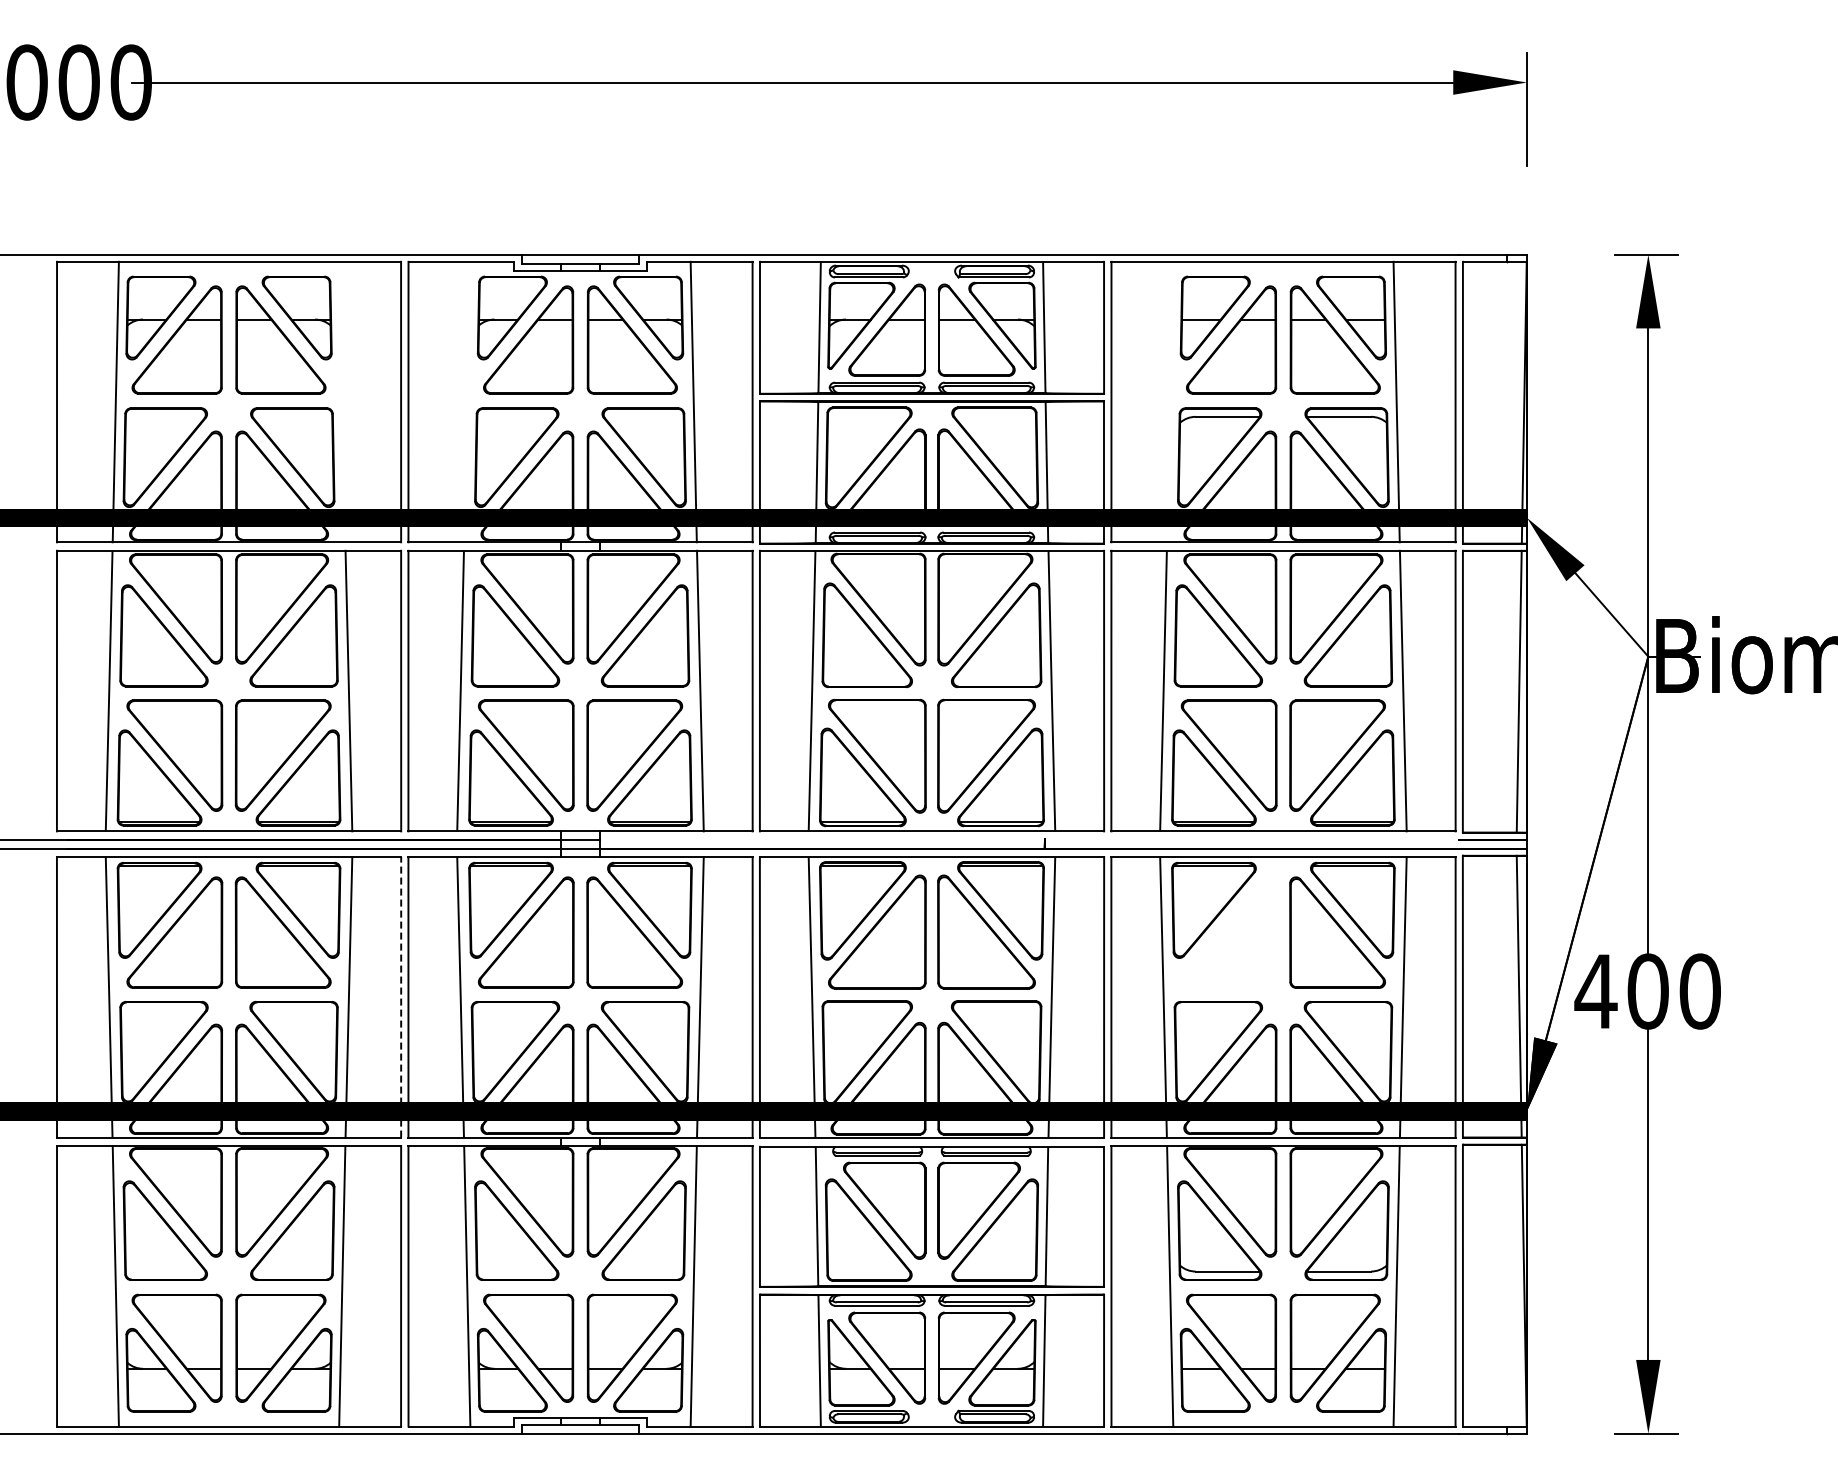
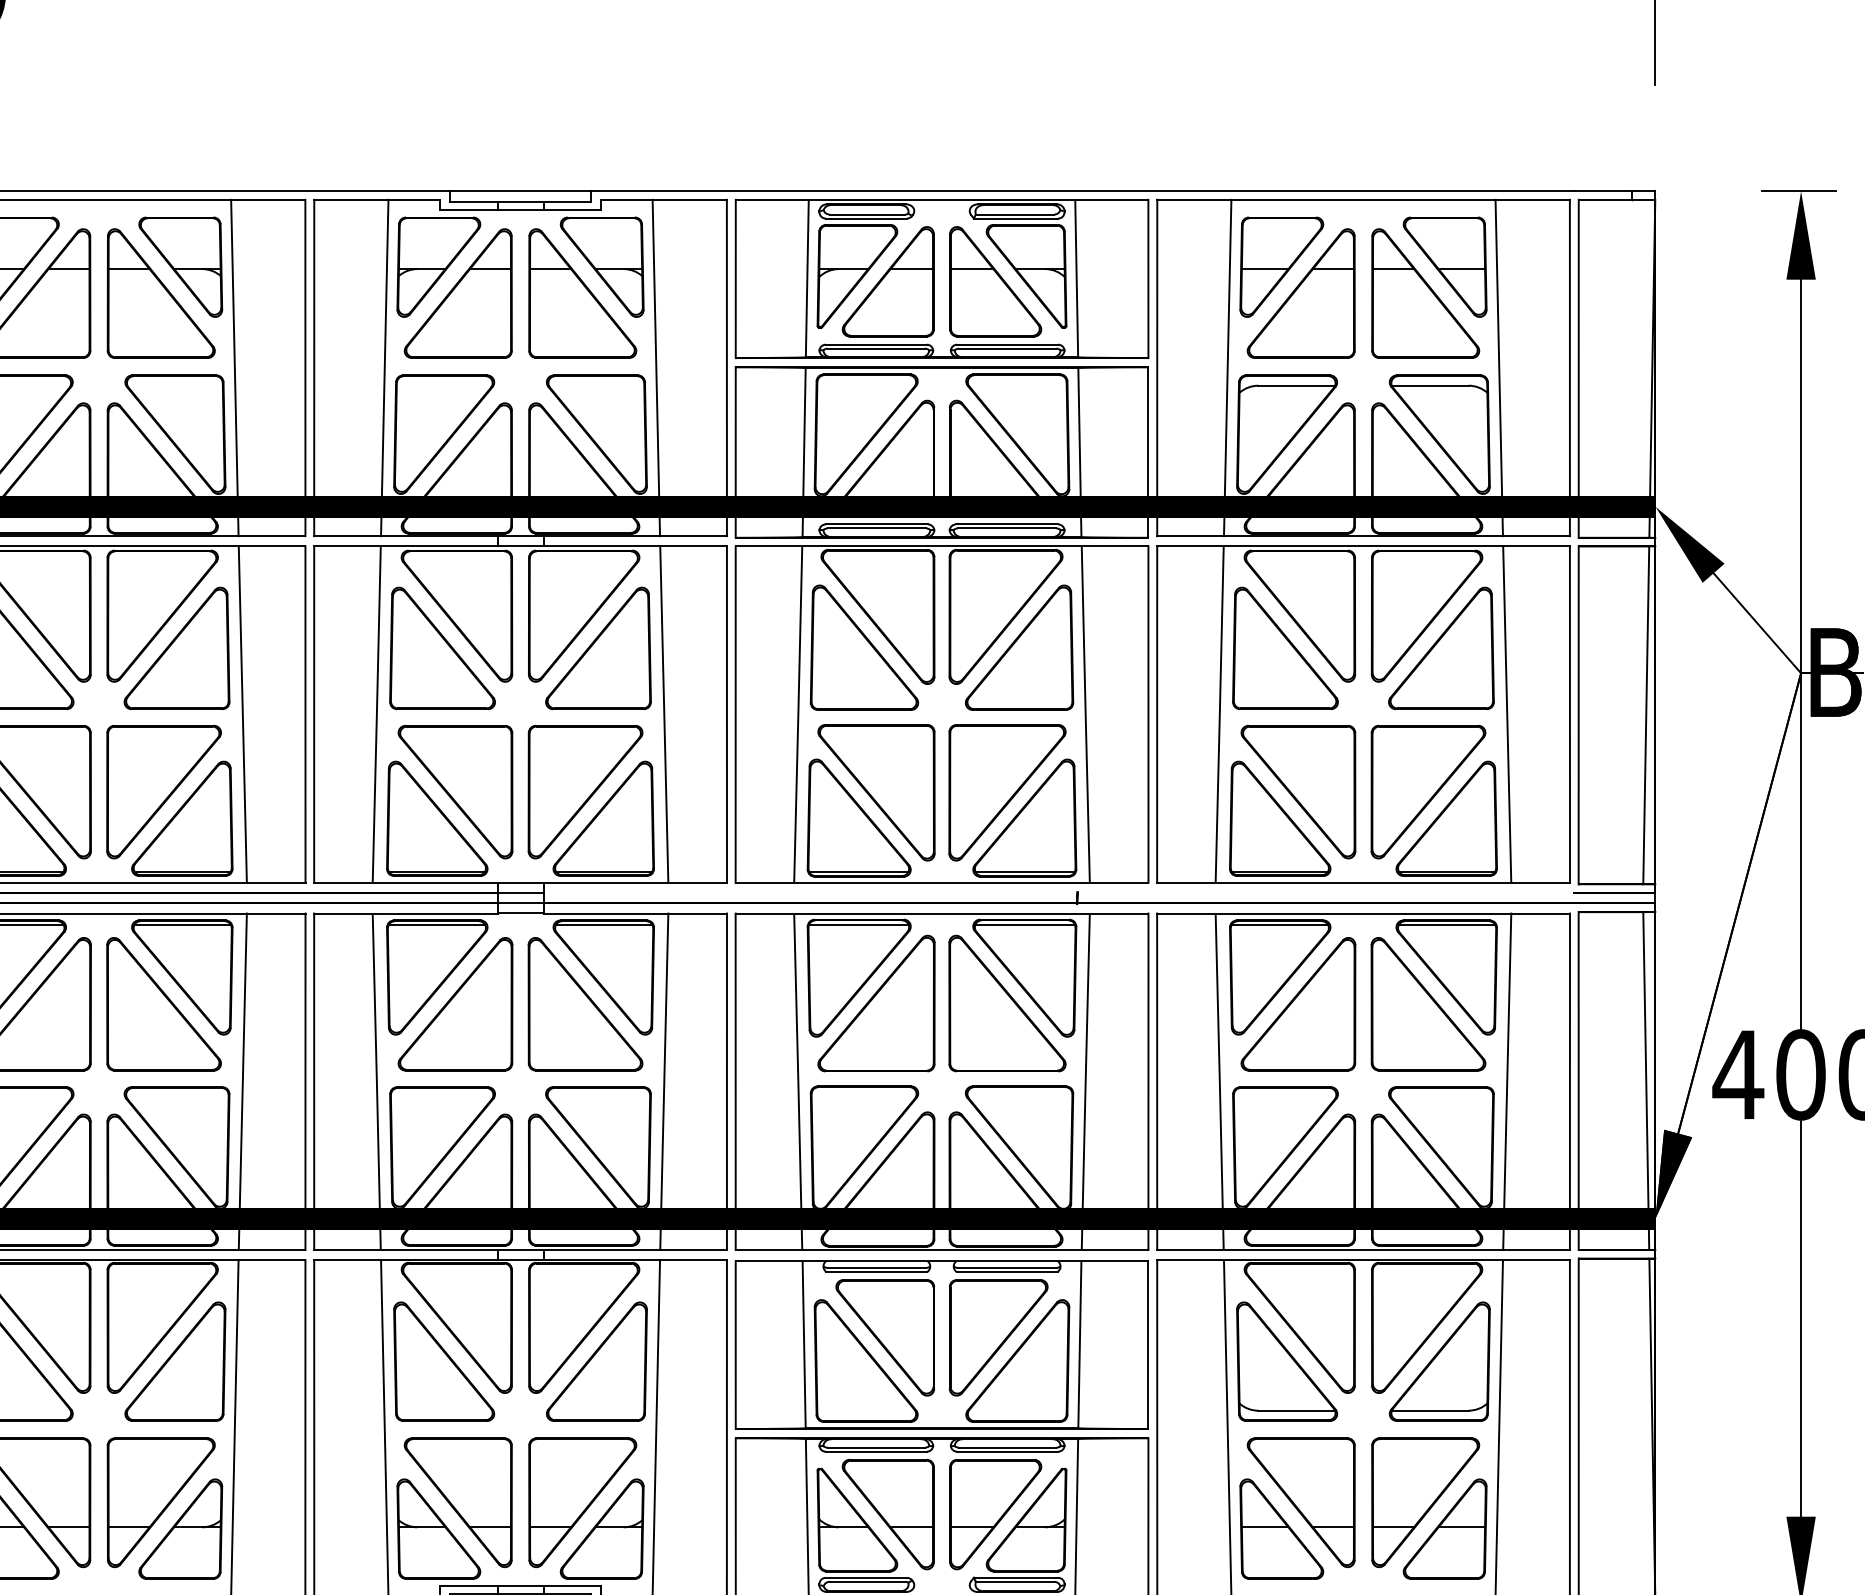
line: (342, 401) -> (235, 367), added
line: (467, 401) -> (385, 367), added
line: (1170, 401) -> (1228, 367), added
part: (1228, 932) -> (1297, 1004), added
line: (401, 996) -> (305, 1080), dashed -> solid

